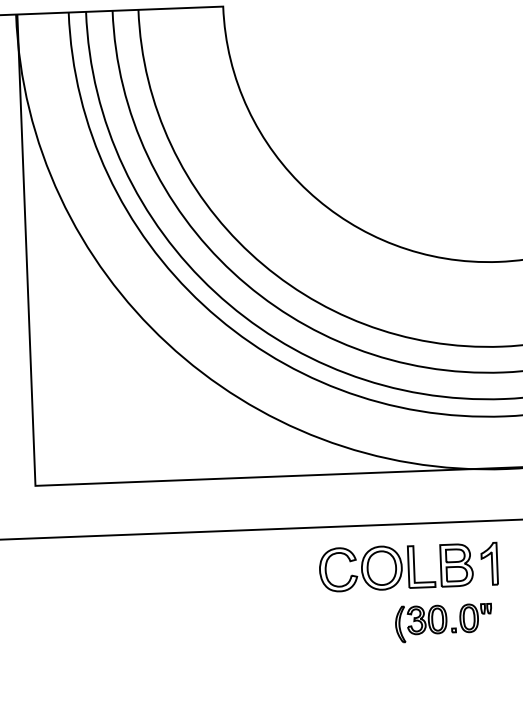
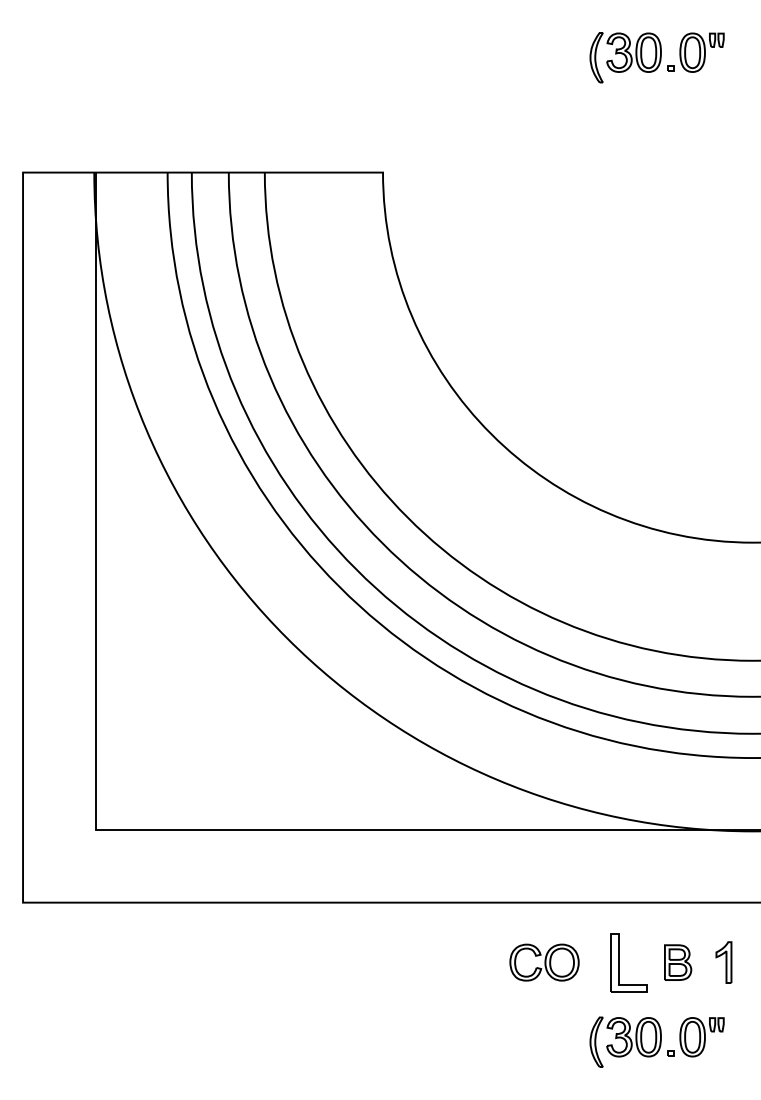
part: (489, 563) -> (723, 962), size x0.7
part: (456, 565) -> (677, 962), size x0.6
part: (360, 568) -> (544, 962), size x0.6

